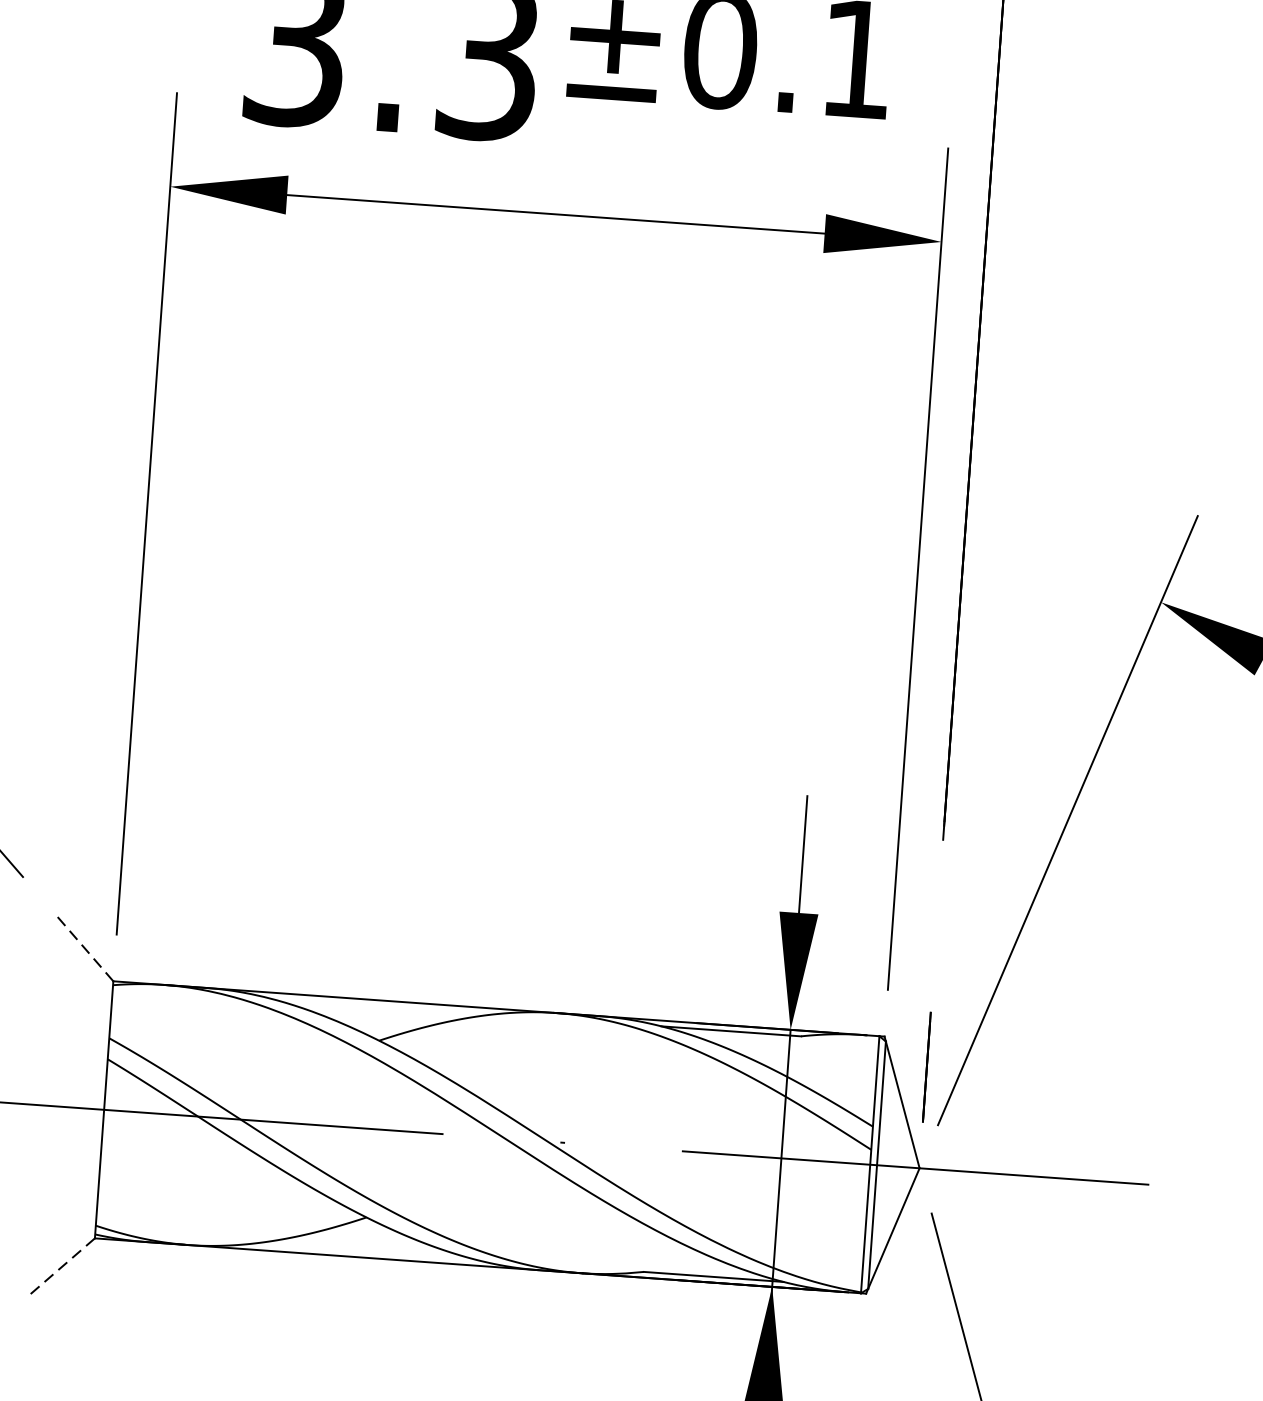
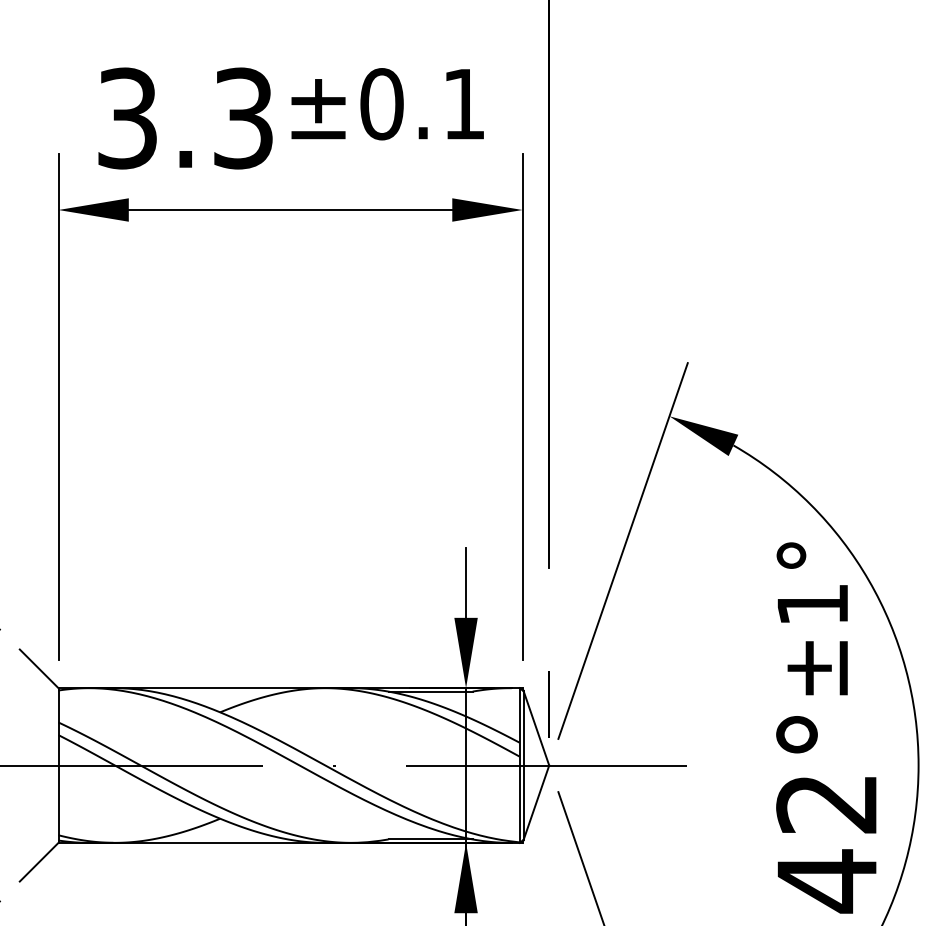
line: (82, 946) -> (38, 668), dashed -> solid
line: (59, 1268) -> (38, 862), dashed -> solid

